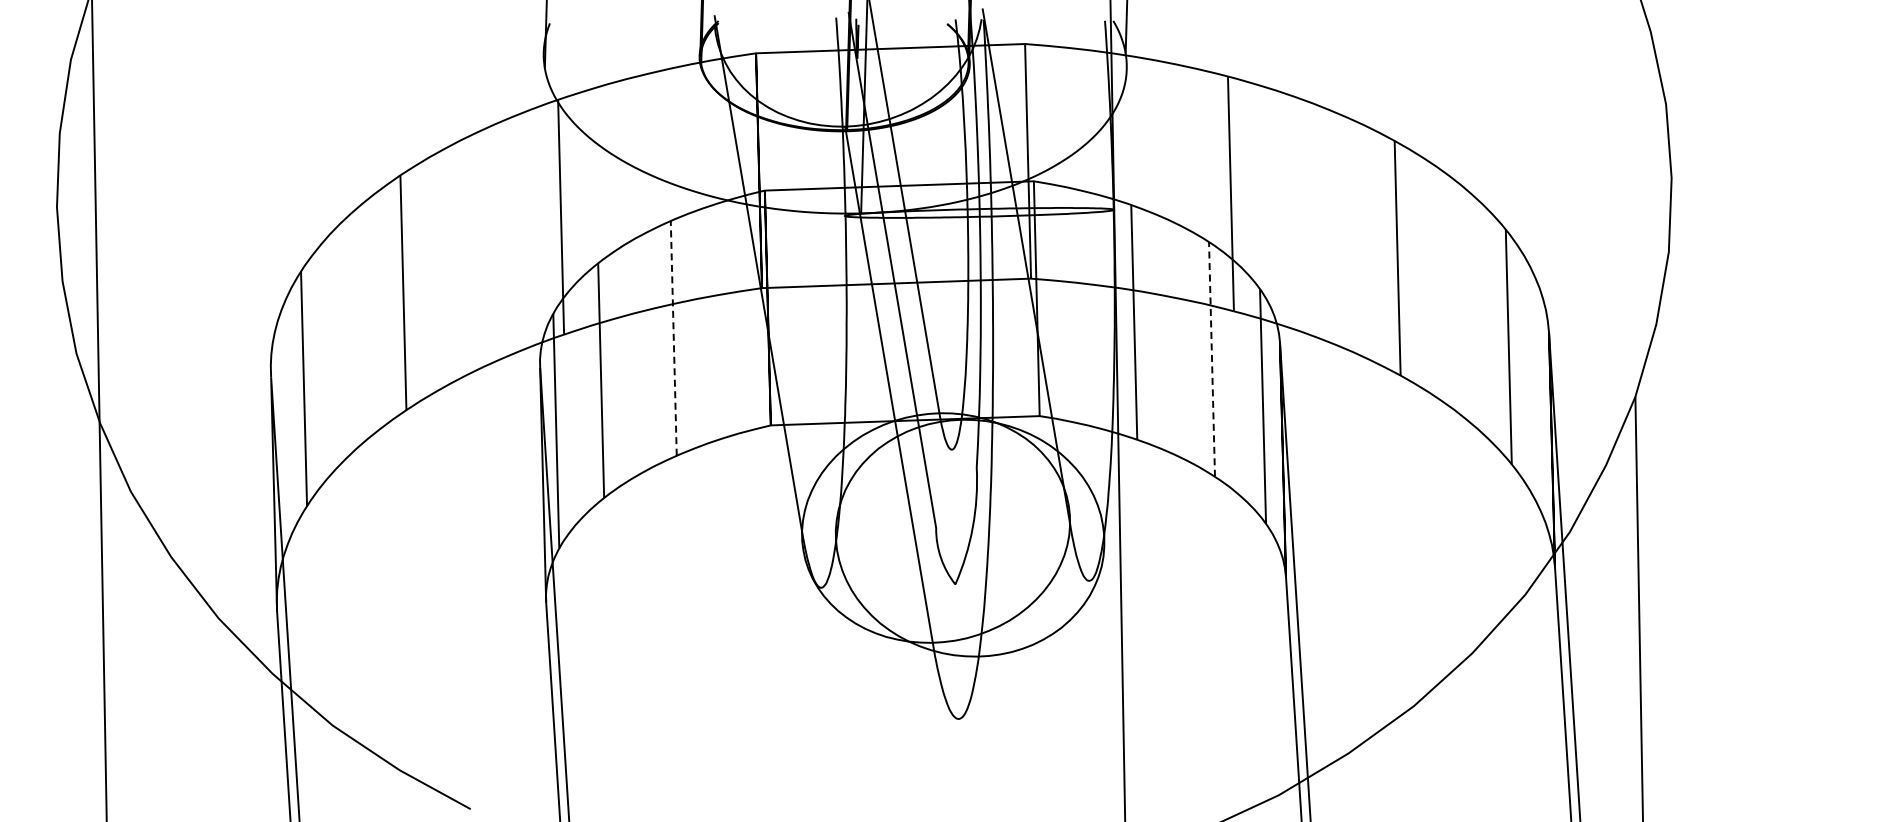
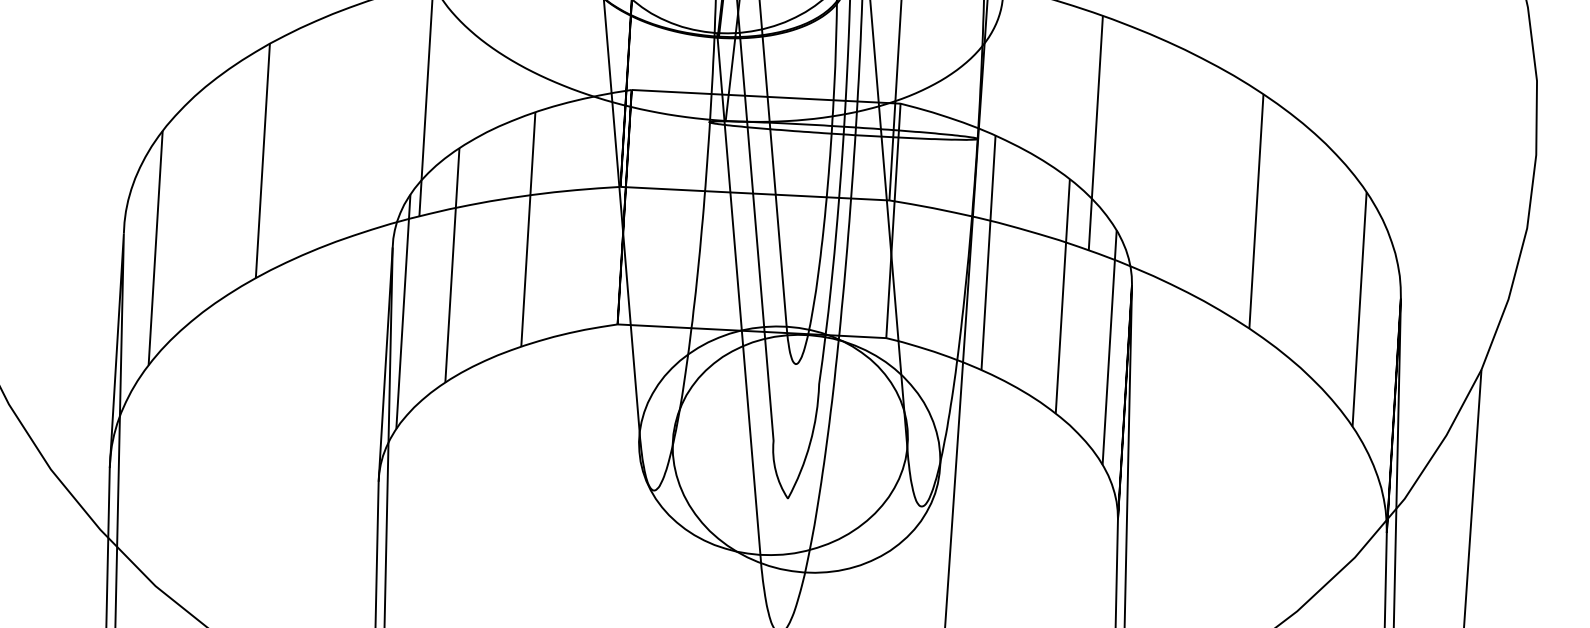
line: (673, 337) -> (528, 228), dashed -> solid
line: (1212, 358) -> (1063, 295), dashed -> solid

